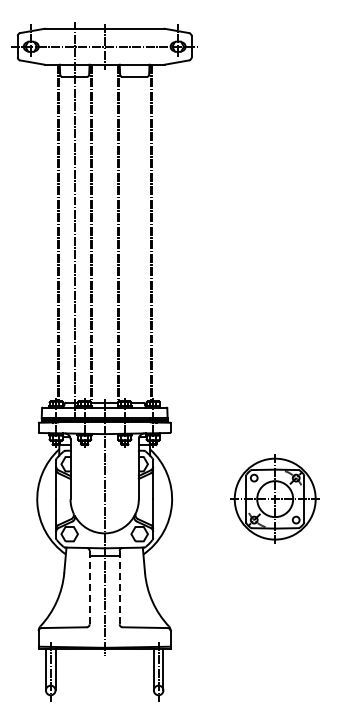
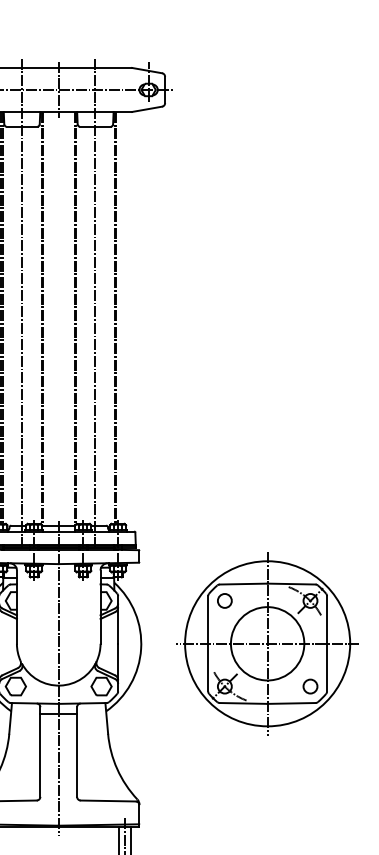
line: (134, 221) -> (95, 303), added
part: (274, 498) -> (266, 642), size x1.67
line: (89, 587) -> (40, 751), dashed -> solid
line: (119, 587) -> (76, 751), dashed -> solid

